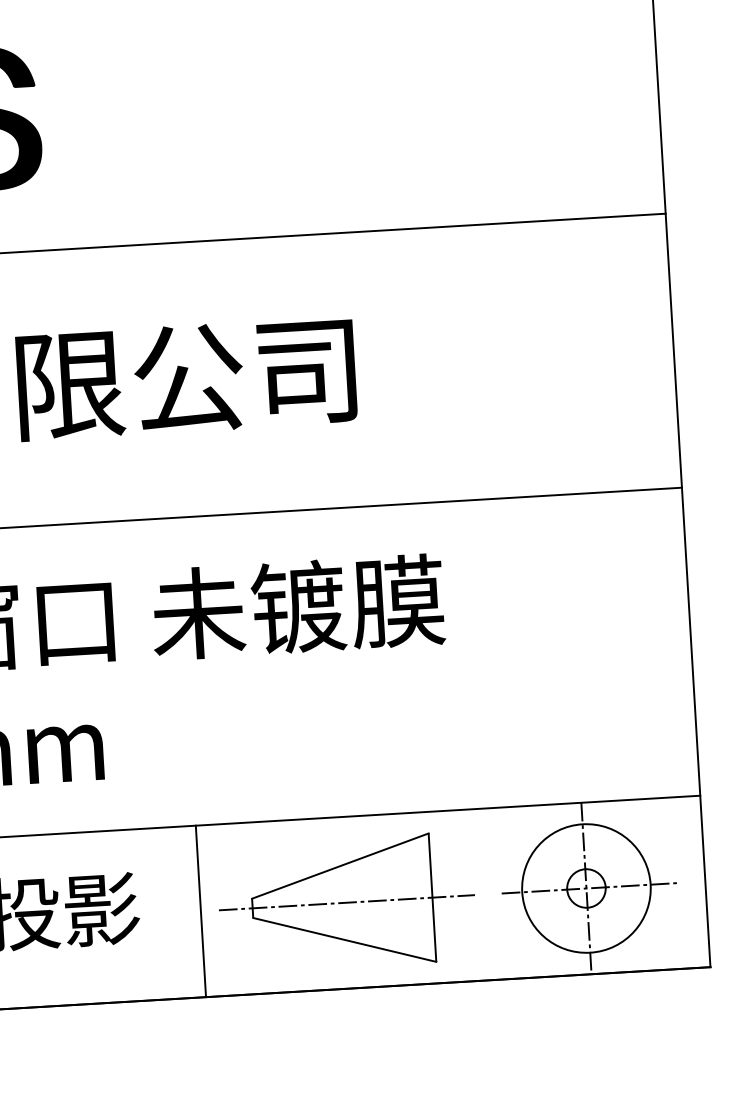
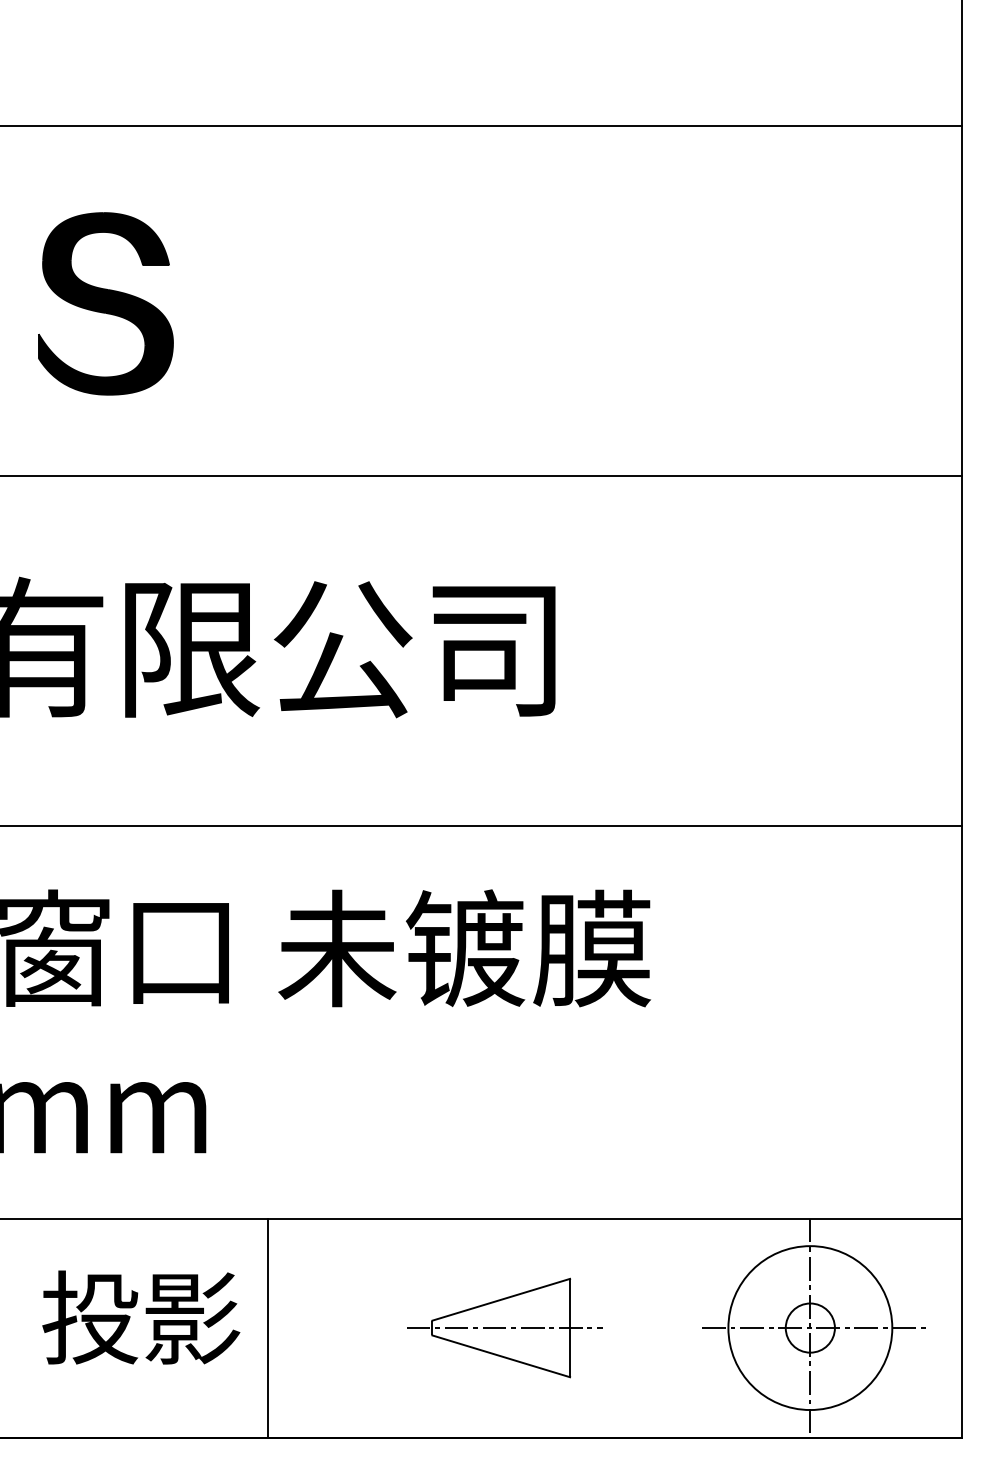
part: (346, 902) -> (504, 1327), size x0.6
line: (201, 910) -> (268, 1327), moved

